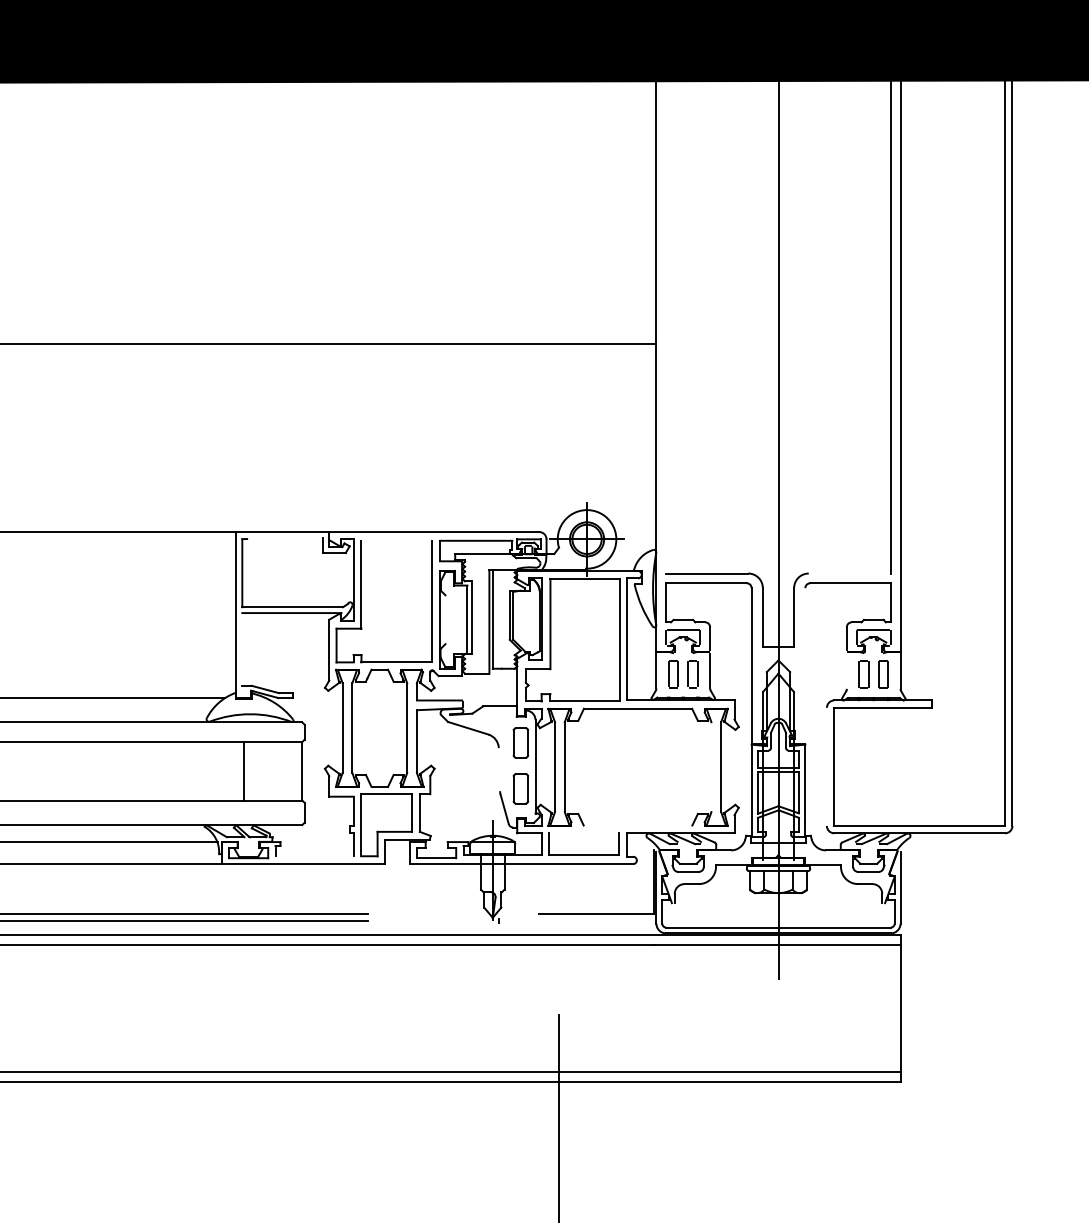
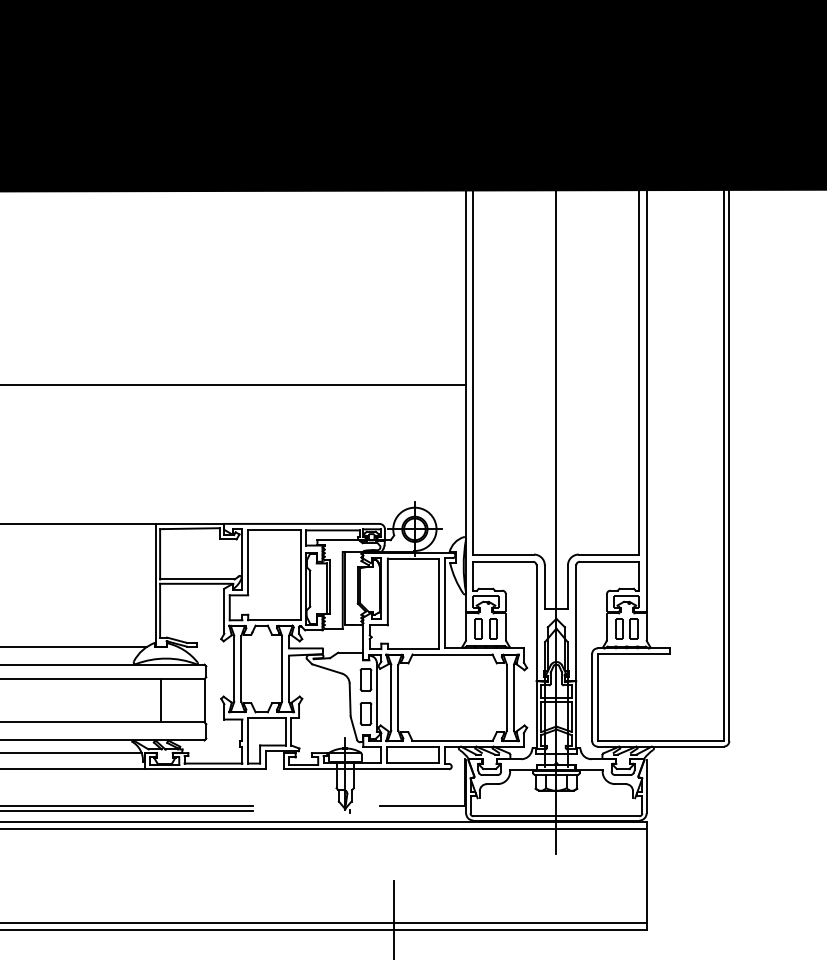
line: (666, 316) -> (473, 364), added
line: (284, 538) -> (191, 528), added
line: (397, 540) -> (274, 530), added
line: (848, 573) -> (608, 554), added
line: (445, 619) -> (310, 588), added
line: (242, 649) -> (160, 610), added
line: (805, 665) -> (576, 622), added
line: (846, 670) -> (606, 626), added
line: (710, 766) -> (506, 697), added
line: (827, 766) -> (592, 697), added
line: (498, 769) -> (349, 699), added
line: (637, 825) -> (452, 740), added
line: (583, 833) -> (412, 746), added
line: (314, 856) -> (213, 763), added

